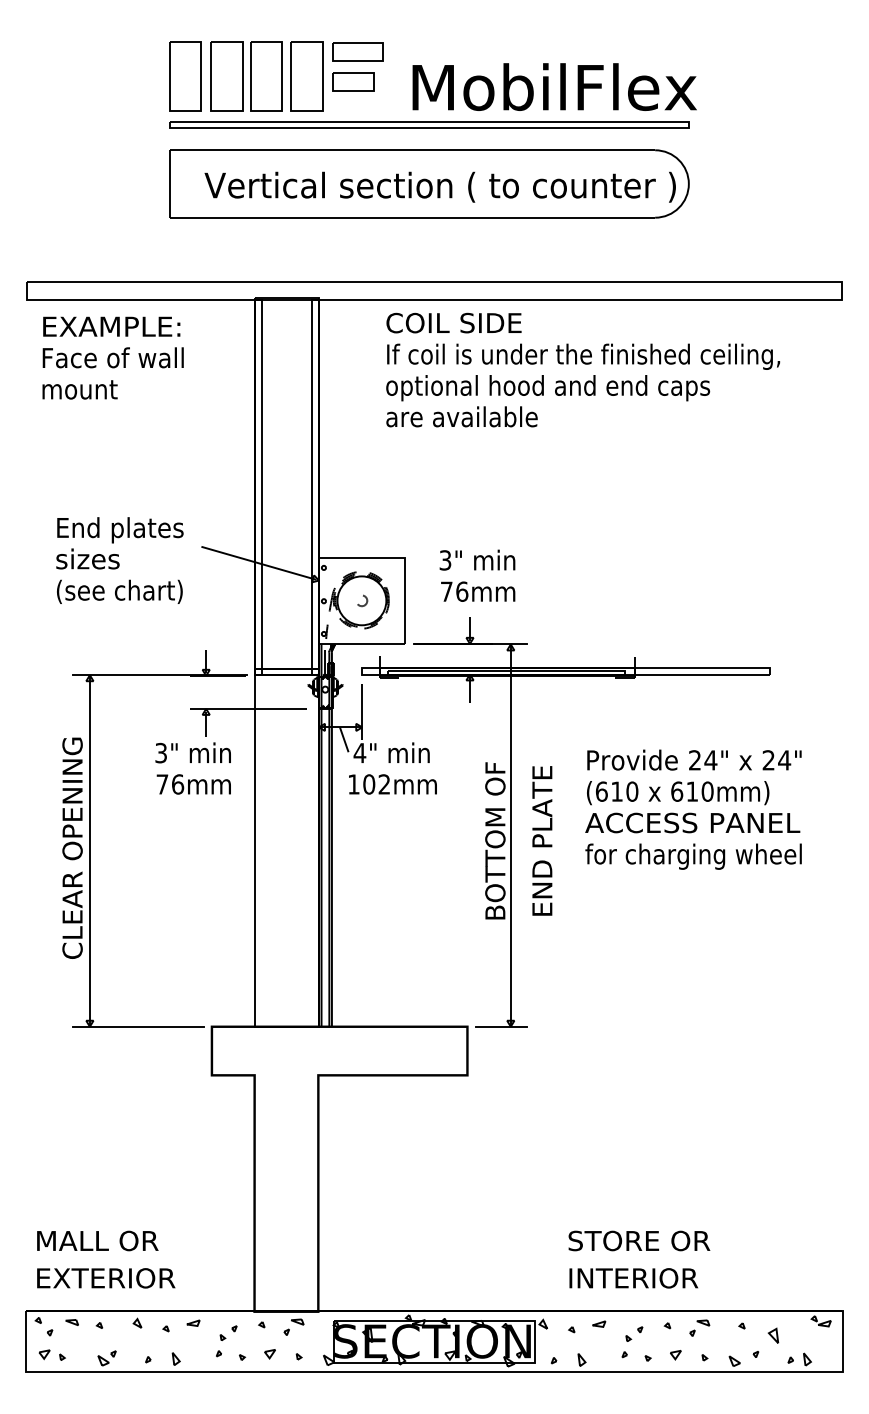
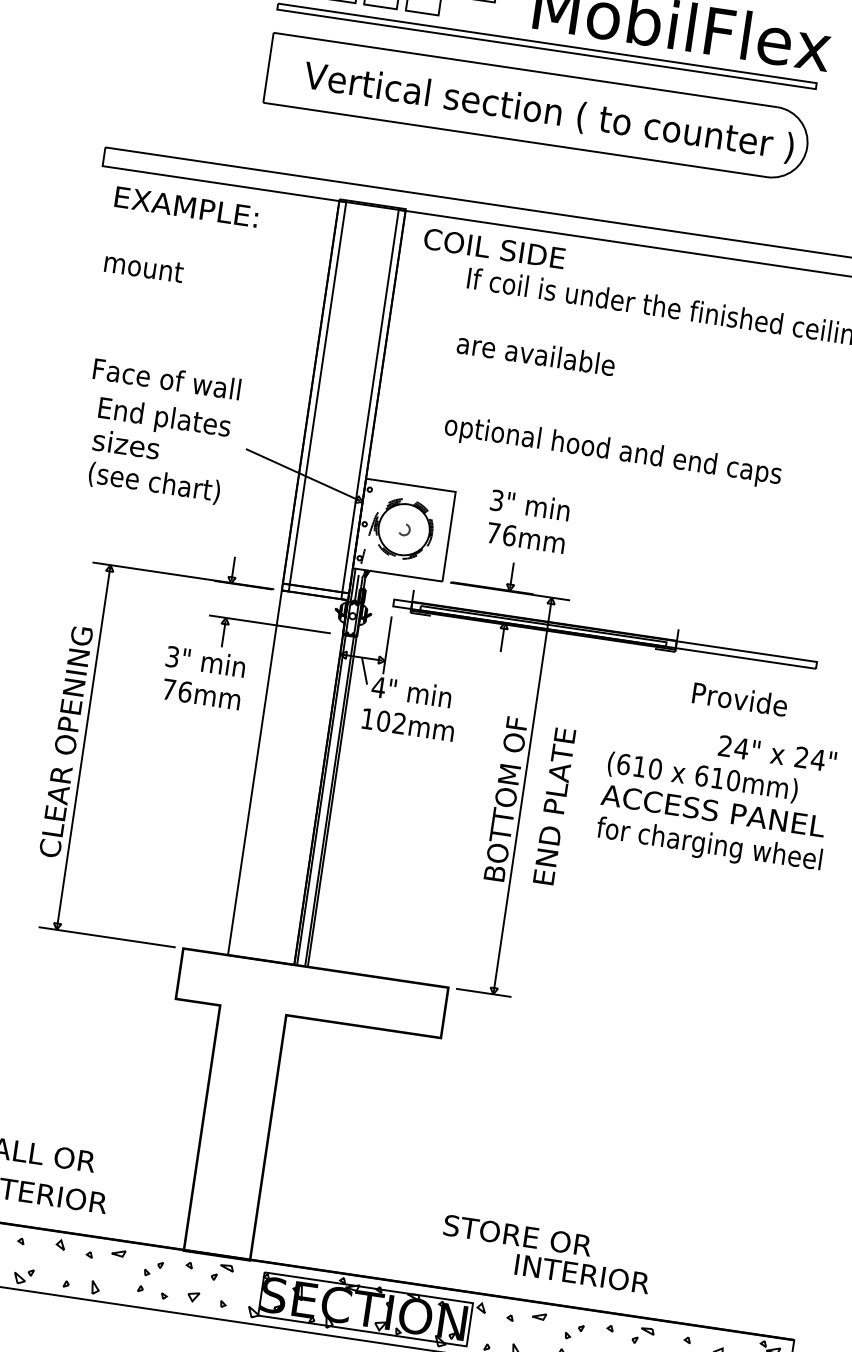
text: (453, 322) -> (494, 247), moved
text: (112, 357) -> (166, 378), moved
text: (548, 388) -> (613, 452), moved
text: (632, 759) -> (740, 698), moved
text: (639, 1240) -> (517, 1235), moved

